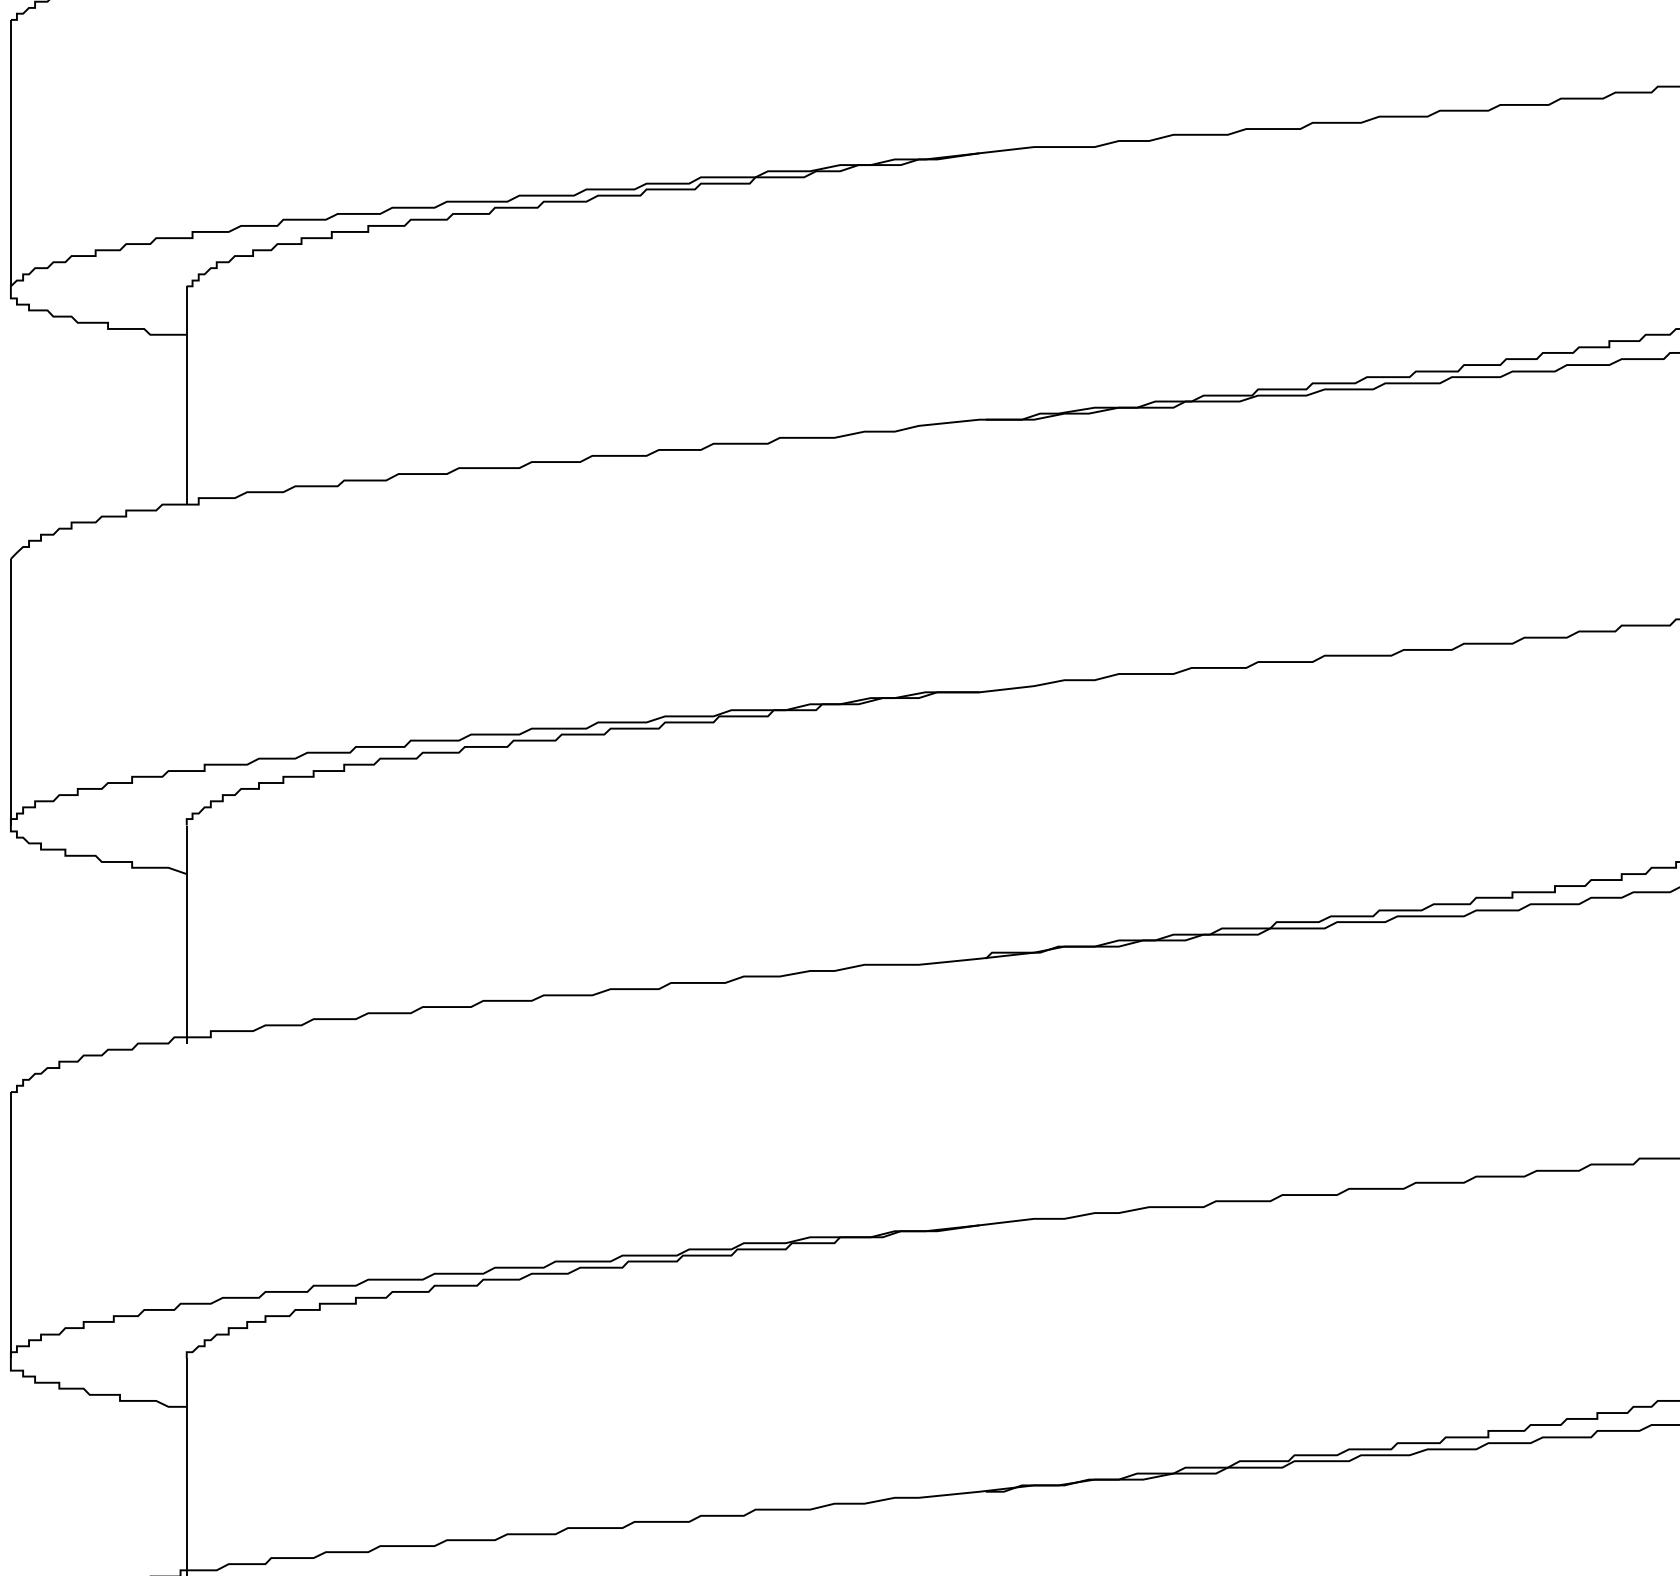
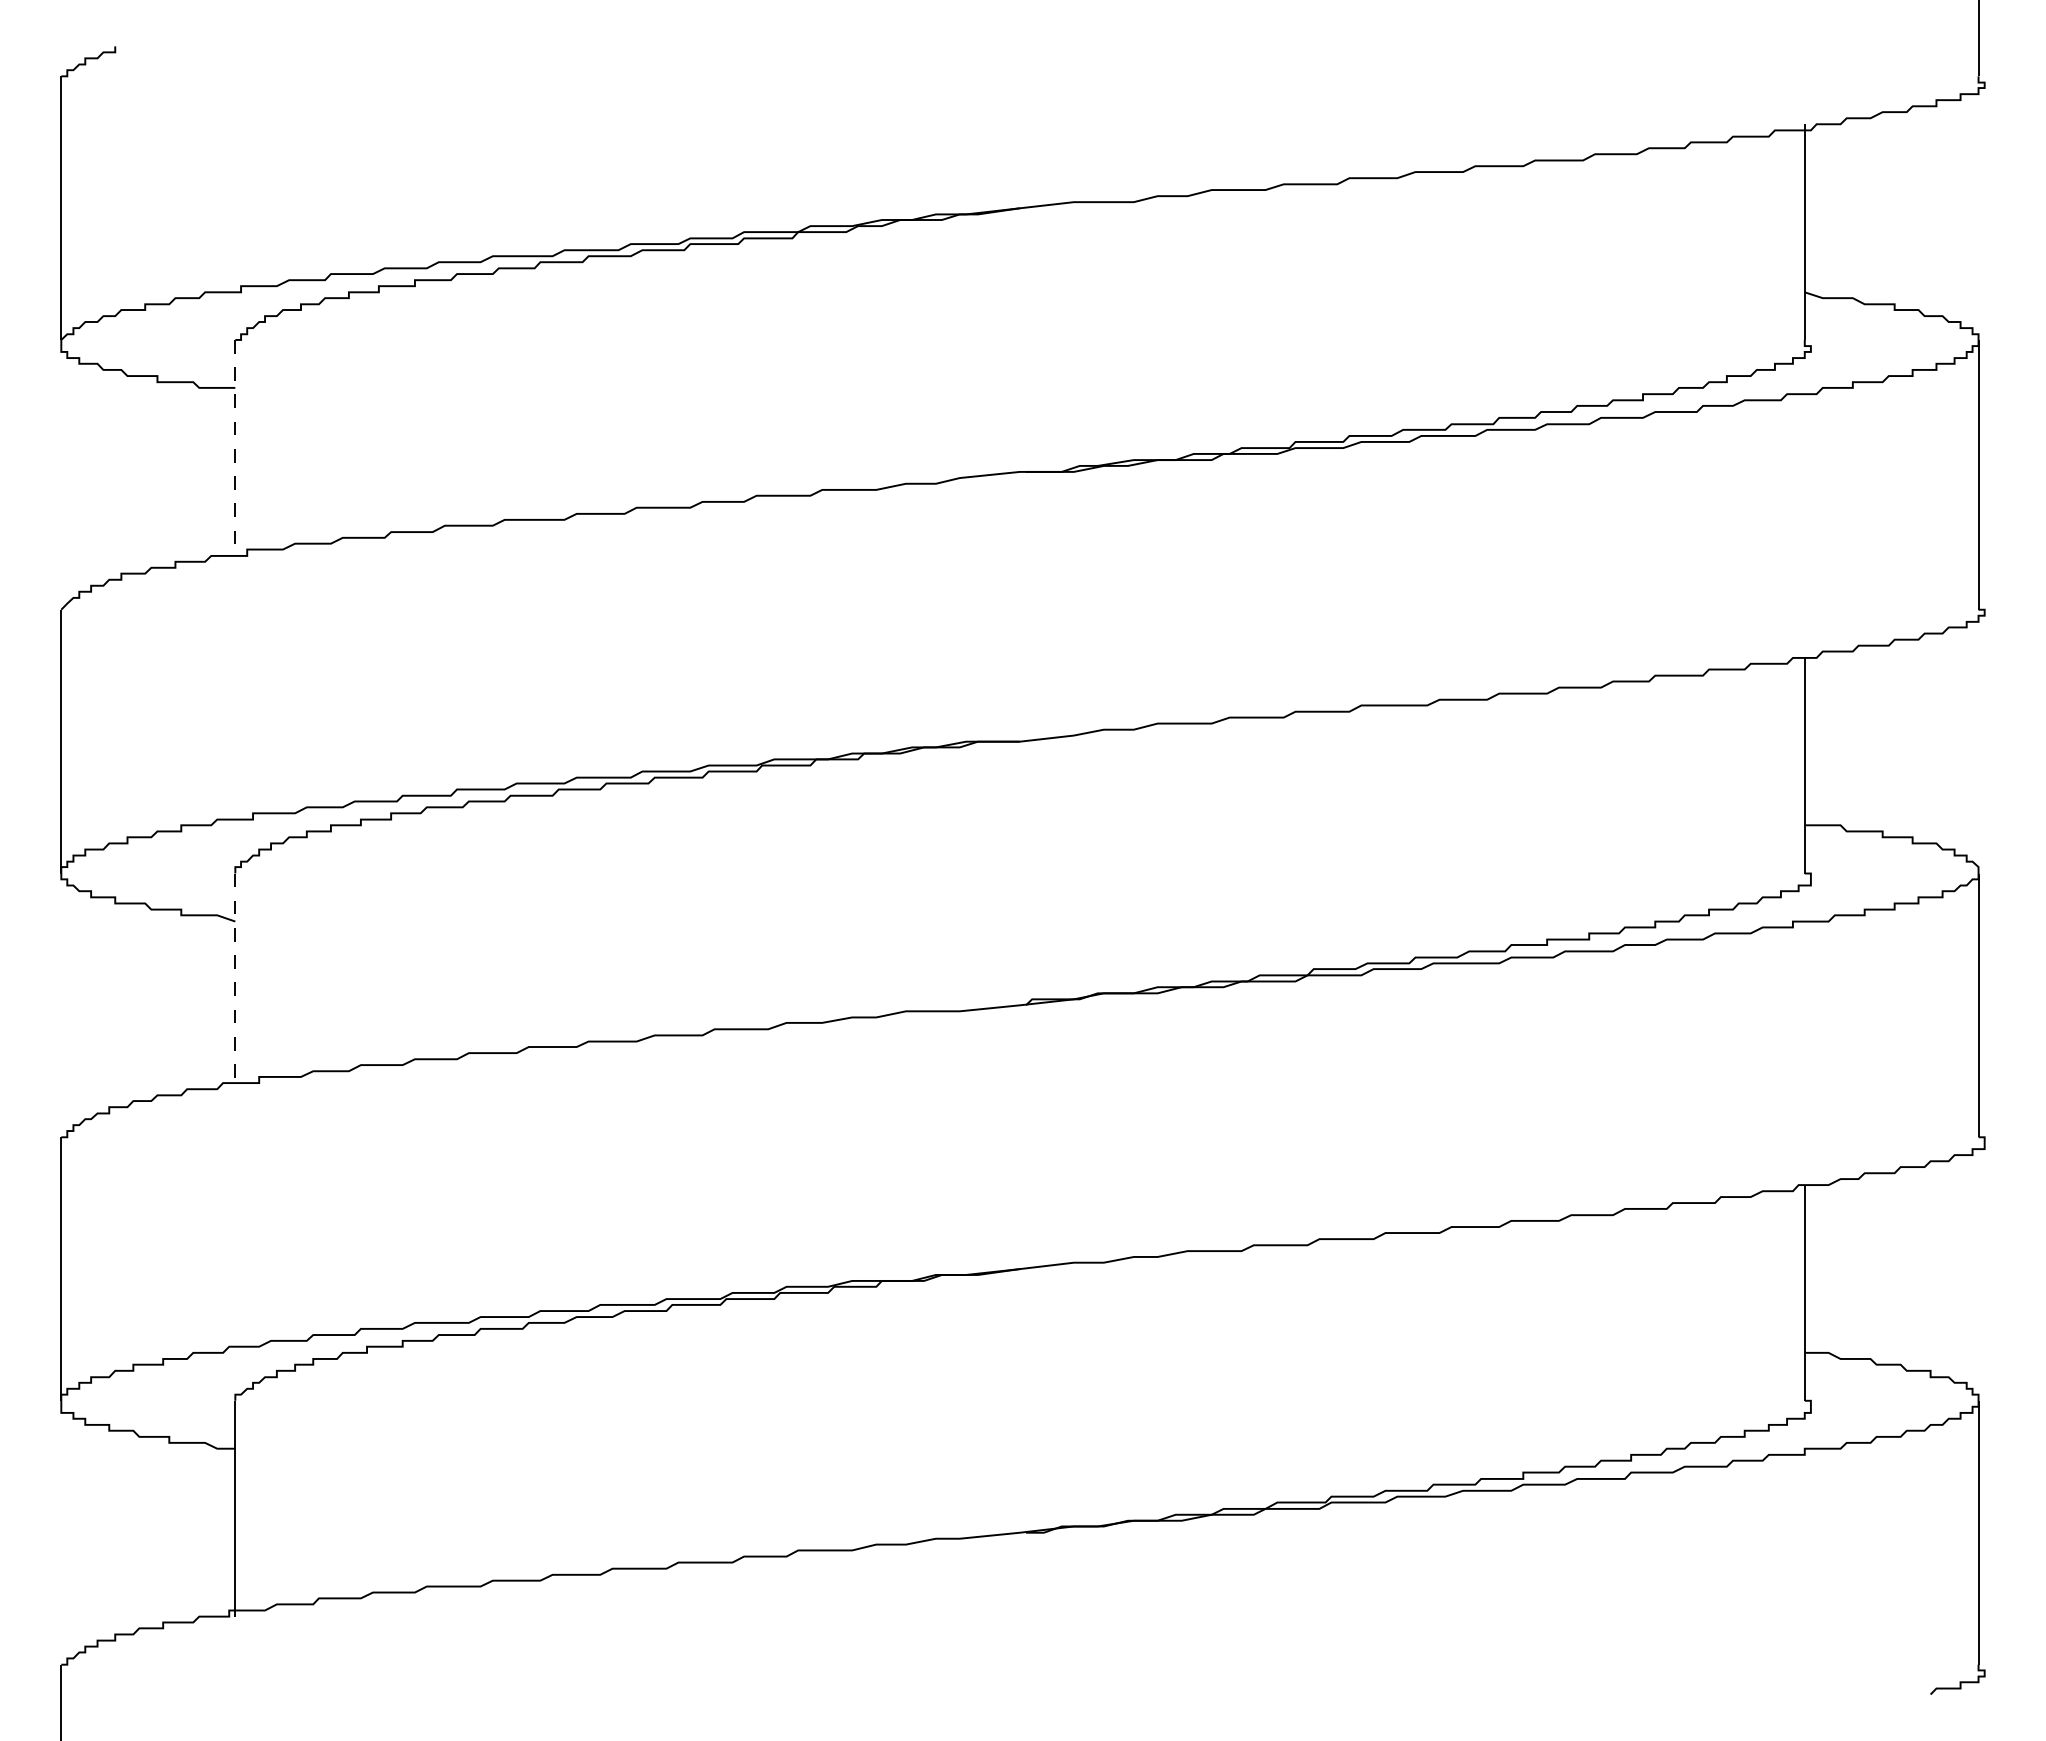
line: (186, 394) -> (235, 447), solid -> dashed
line: (186, 934) -> (235, 981), solid -> dashed

